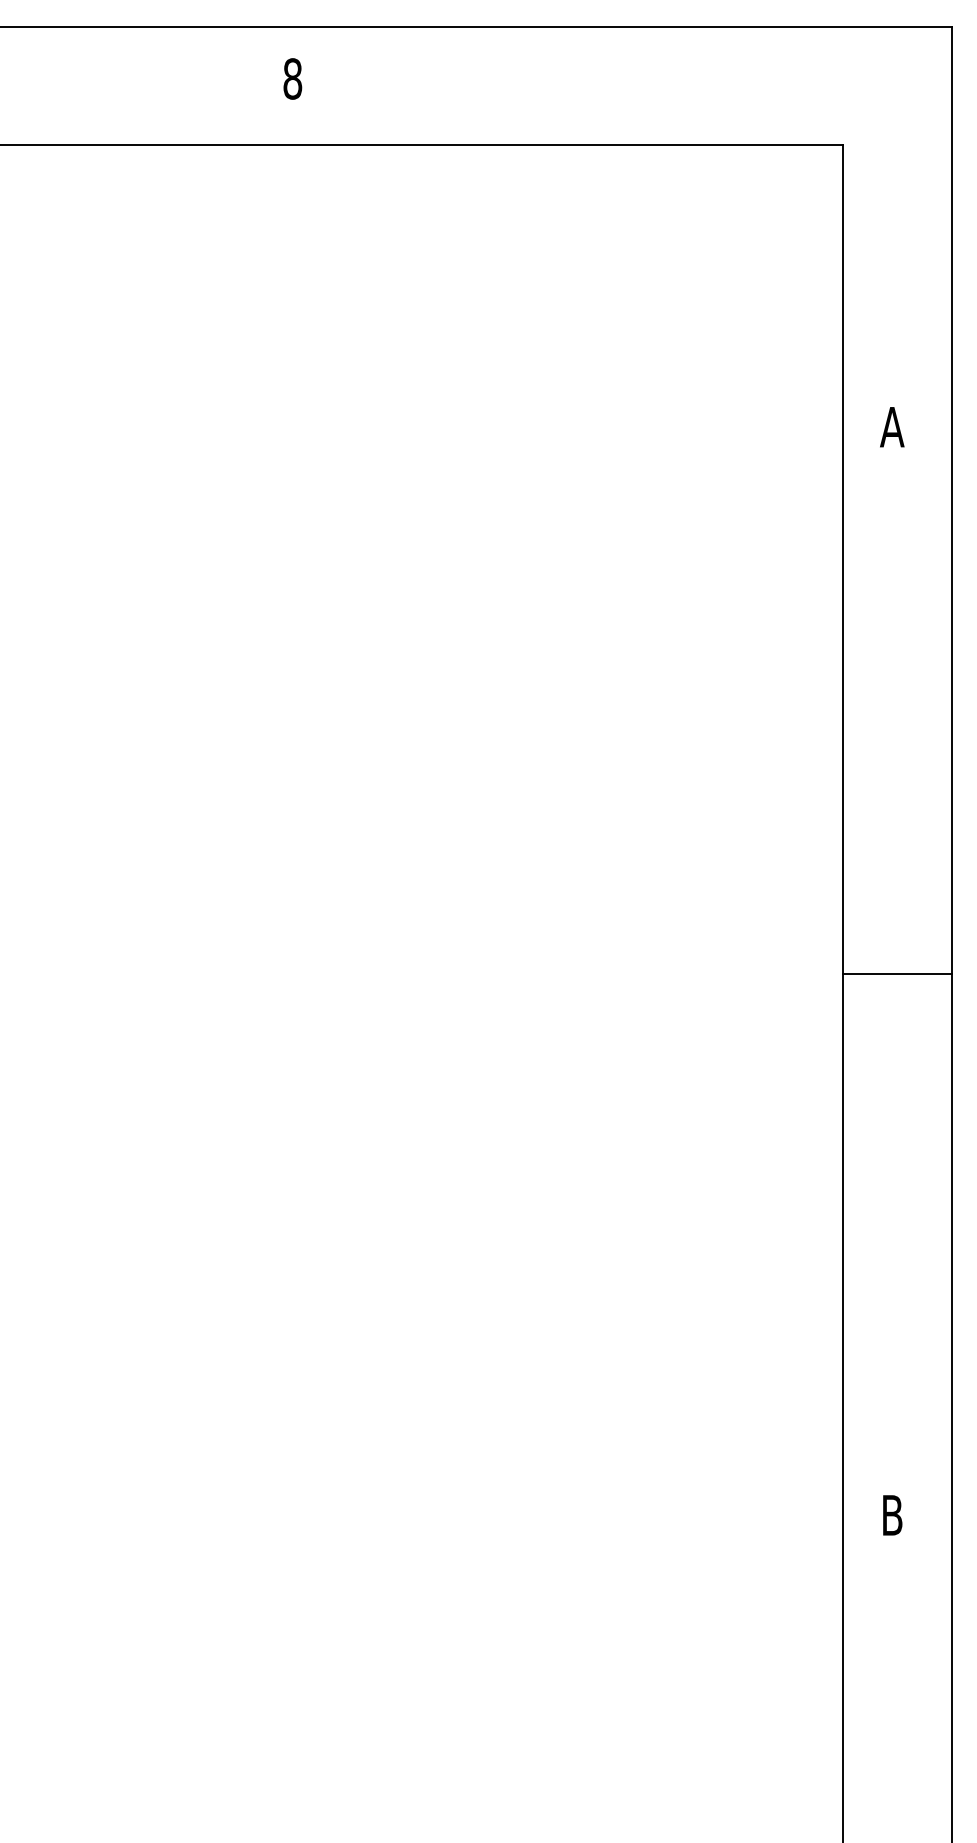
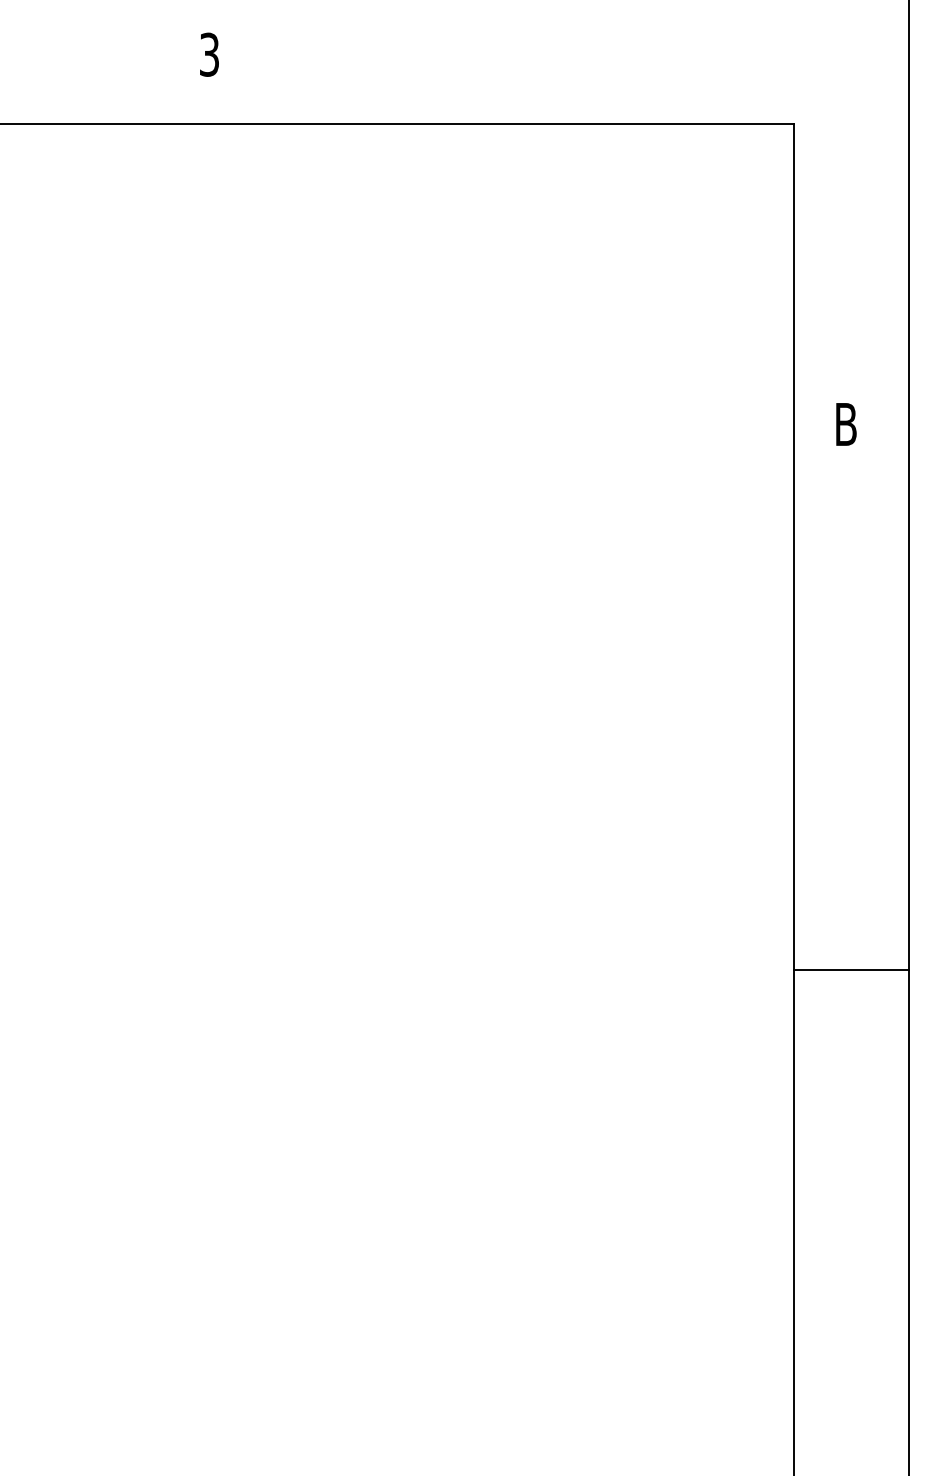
text: (292, 78) -> (209, 54), 8 -> 3
text: (892, 427) -> (846, 424), A -> B
line: (897, 973) -> (851, 970), moved

